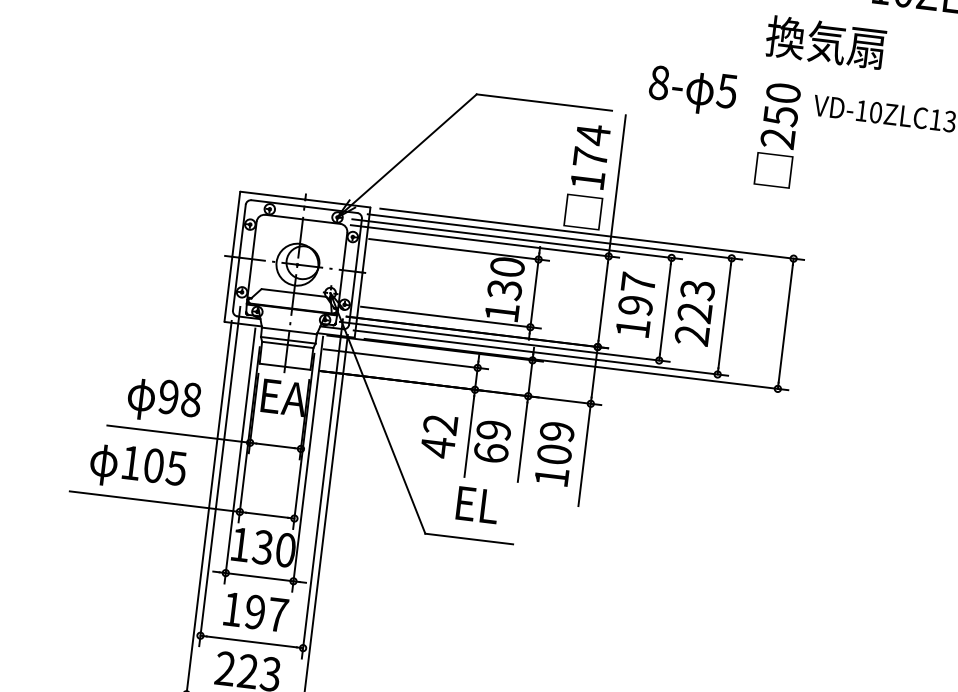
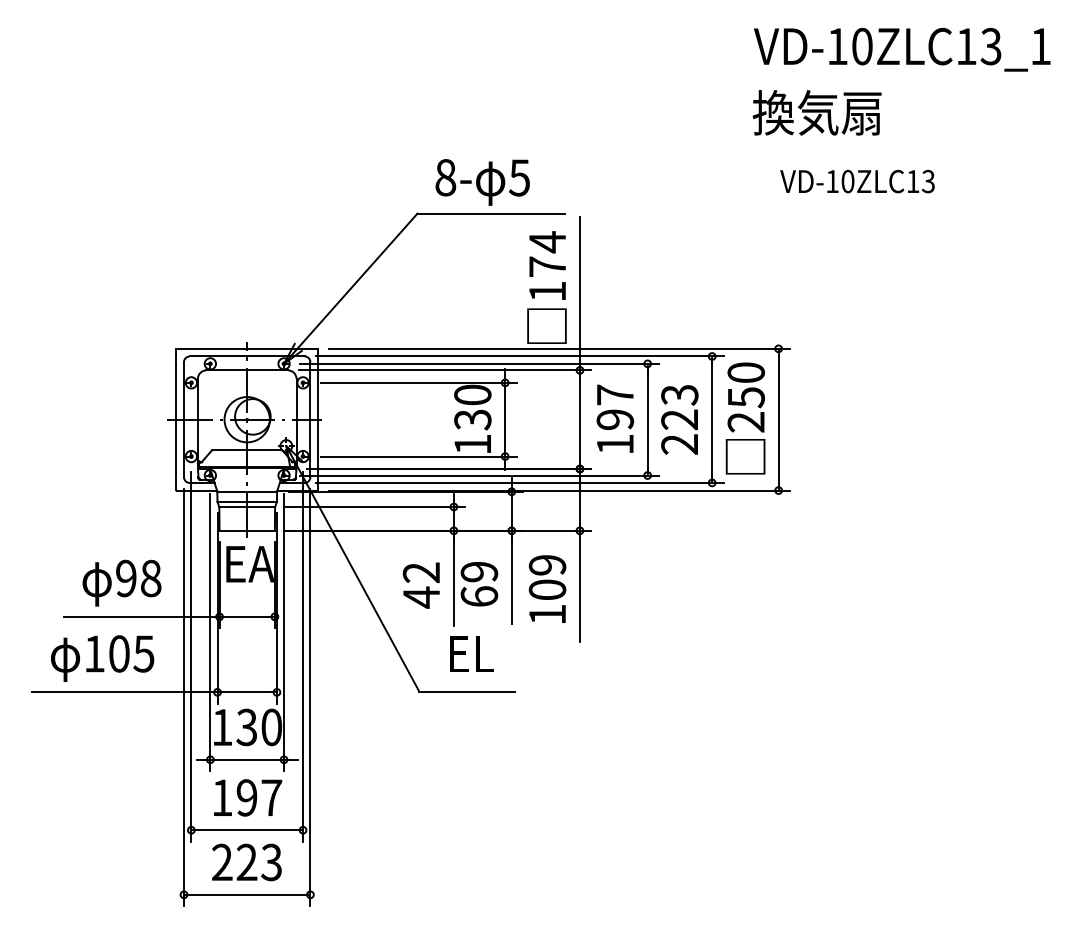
text: (825, 42) -> (816, 112), moved
text: (692, 91) -> (482, 182), moved
text: (777, 135) -> (745, 418), moved

